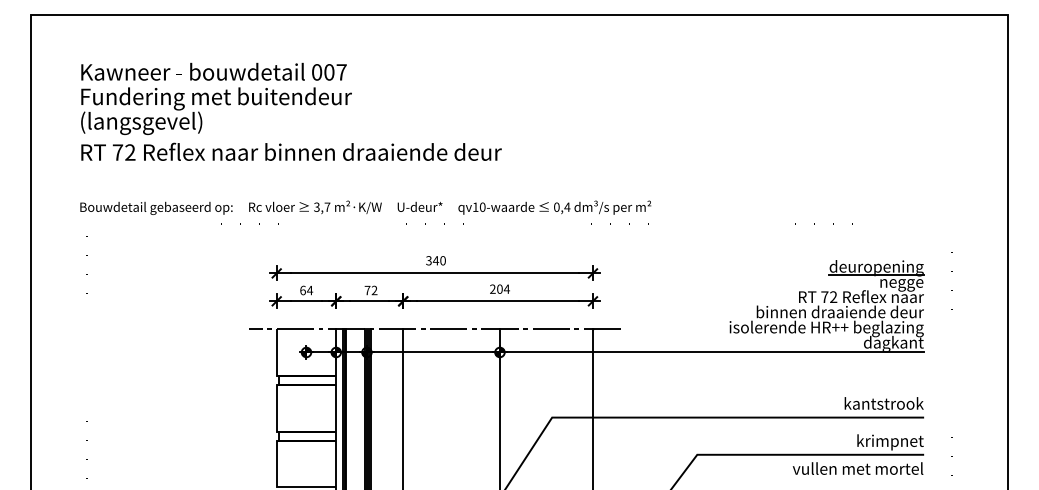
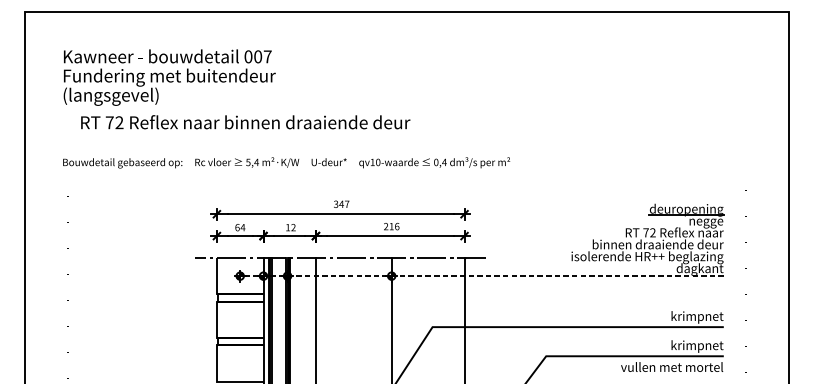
text: (291, 151) -> (245, 121), moved
text: (322, 206) -> (252, 161), 3,7 -> 5,4
text: (442, 260) -> (346, 204), 340 -> 347
text: (503, 288) -> (394, 226), 204 -> 216
text: (367, 290) -> (287, 227), 72 -> 12
line: (615, 352) -> (482, 276), solid -> dashed
text: (883, 405) -> (692, 317), kantstrook -> krimpnet

